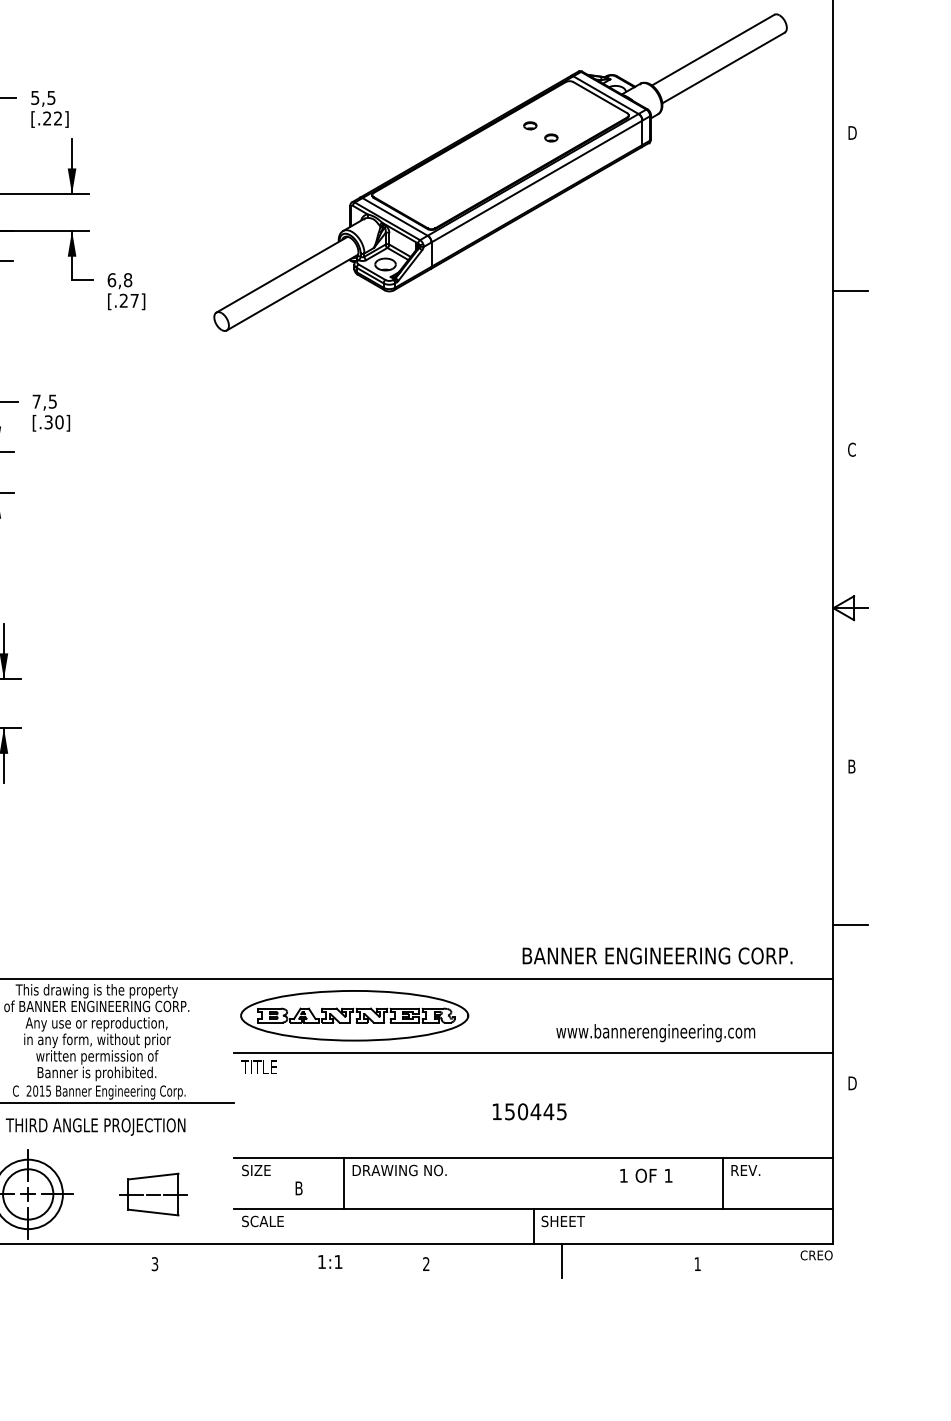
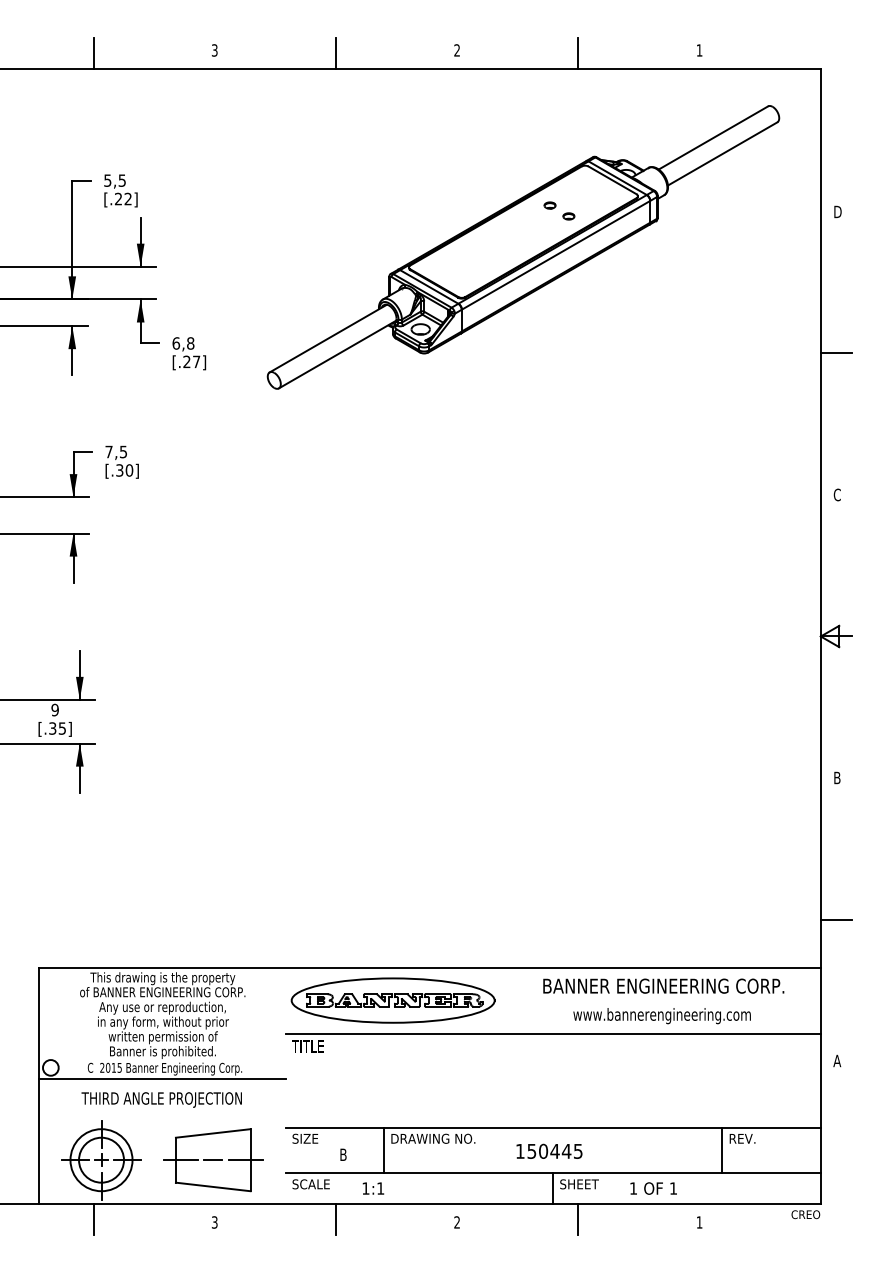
text: (657, 955) -> (663, 985), moved
text: (852, 1082) -> (837, 1060), D -> A
text: (529, 1110) -> (549, 1150), moved
text: (646, 1175) -> (653, 1188), moved
part: (153, 1194) -> (213, 1160), size x1.67
line: (19, 1260) -> (93, 1219), added
line: (291, 1260) -> (336, 1219), added
text: (330, 1261) -> (373, 1188), moved

